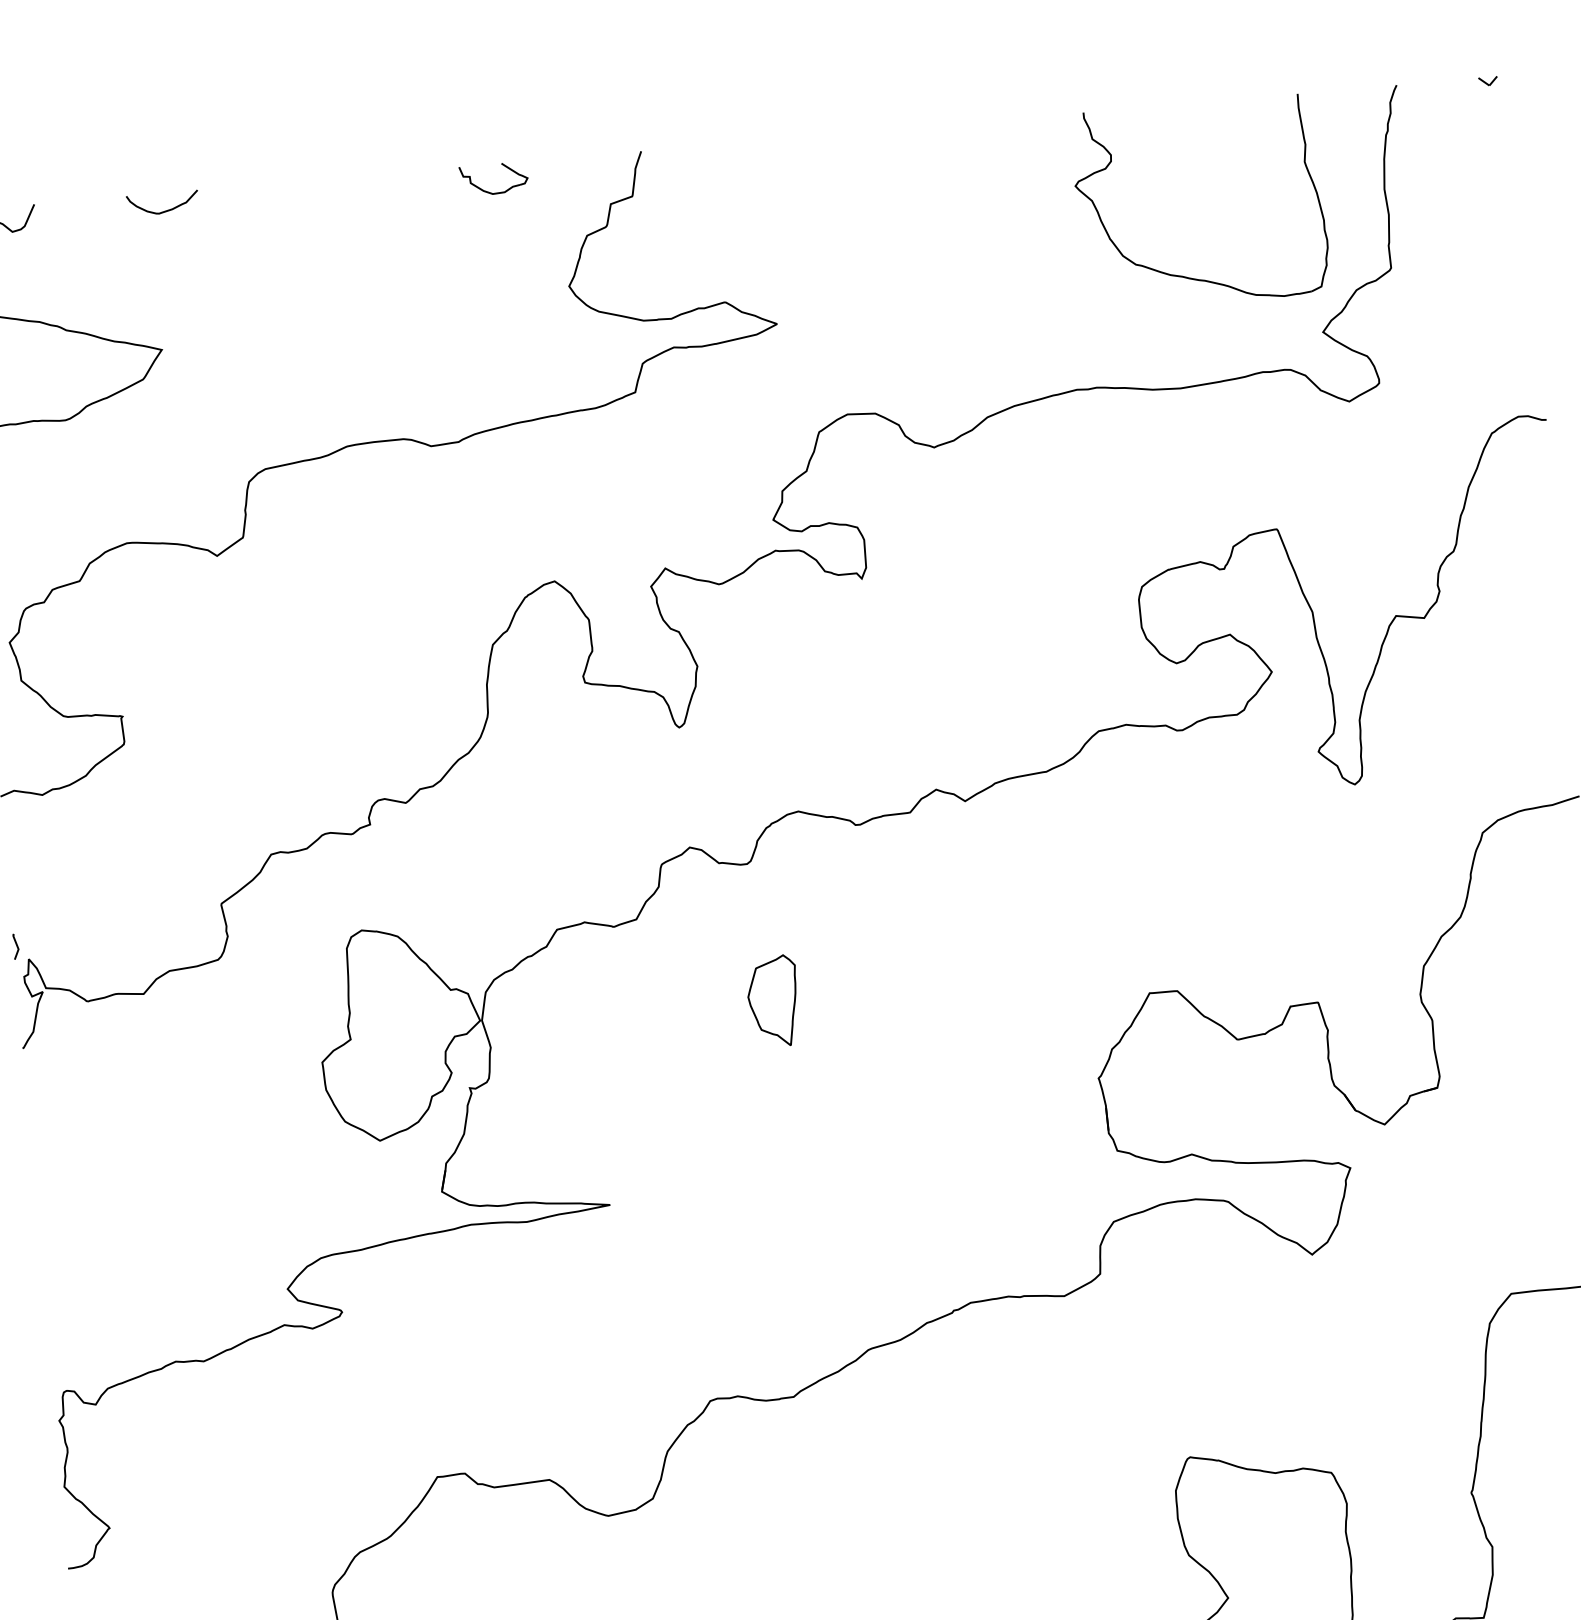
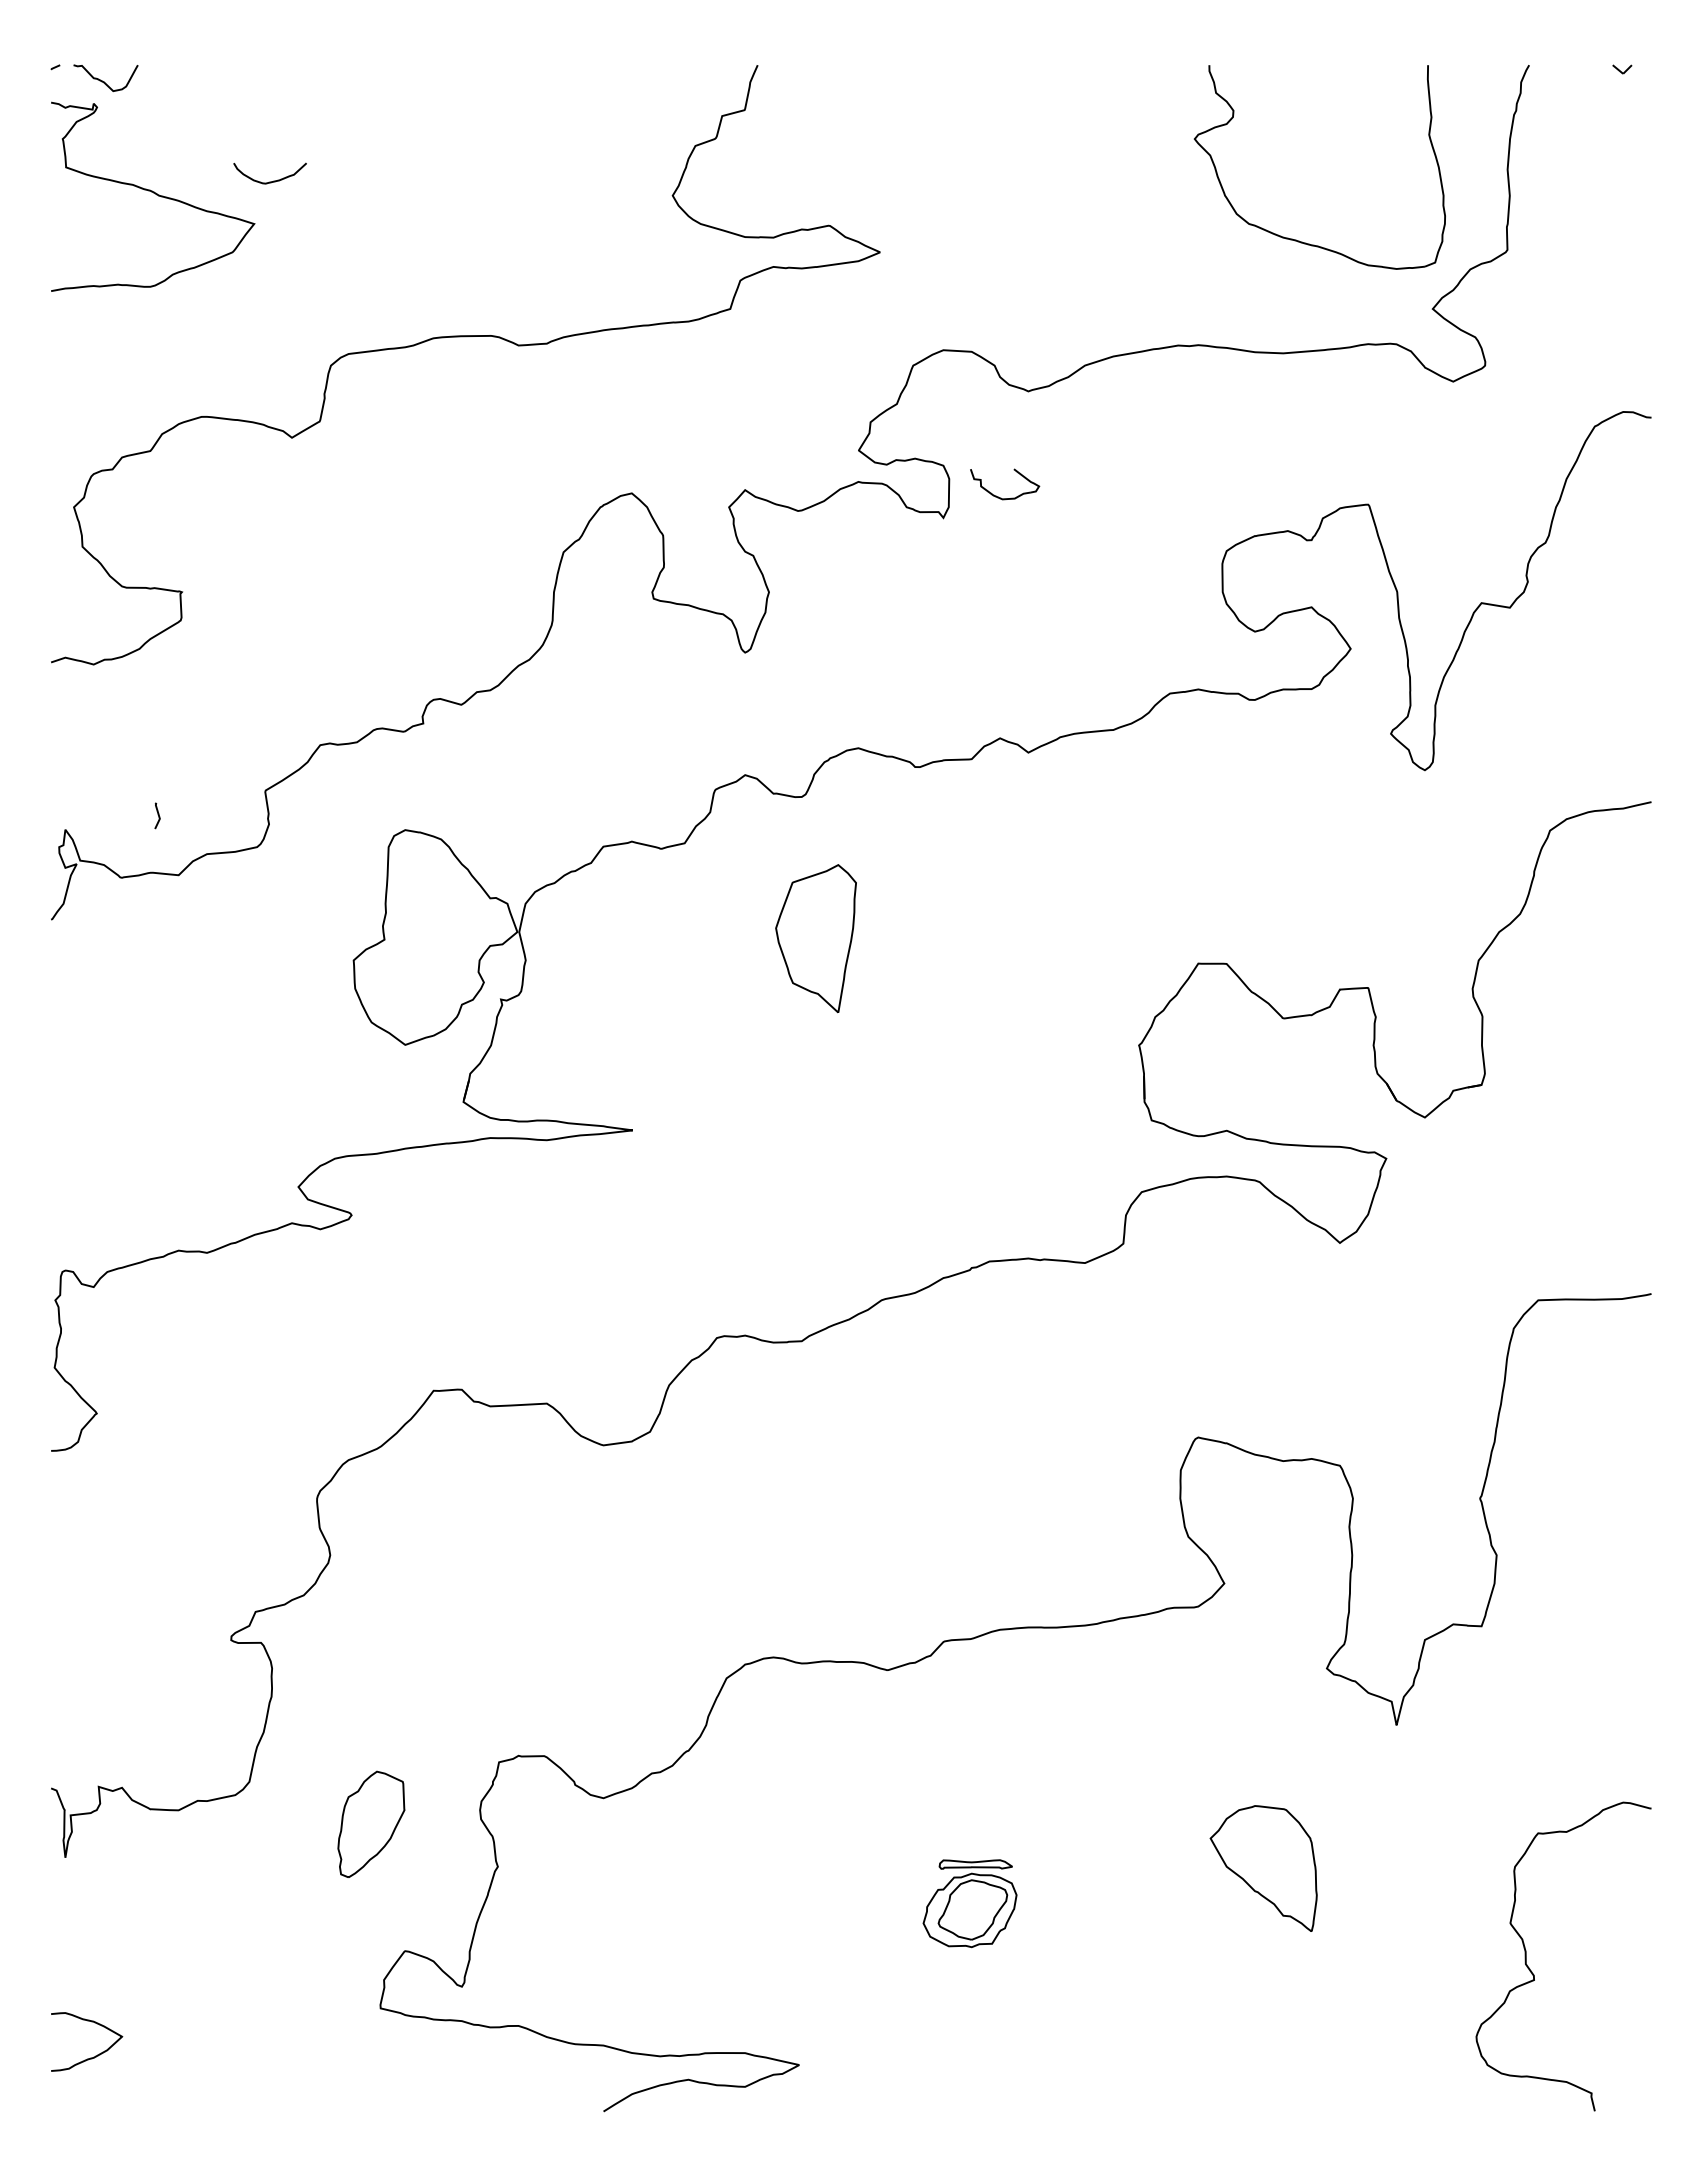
part: (491, 192) -> (1001, 497), moved
curve: (162, 211) -> (269, 181), moved
line: (15, 945) -> (157, 814), moved
part: (773, 1001) -> (816, 938), size x1.6

